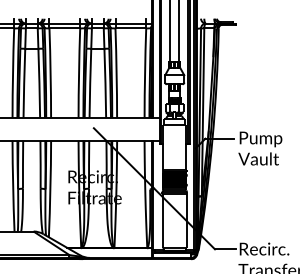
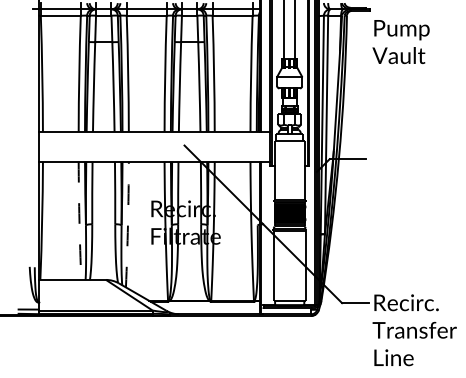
text: (259, 148) -> (400, 42), moved
arc: (13, 185) -> (79, 220), solid -> dashed
arc: (50, 188) -> (127, 224), solid -> dashed

